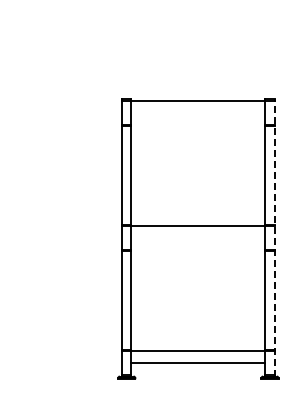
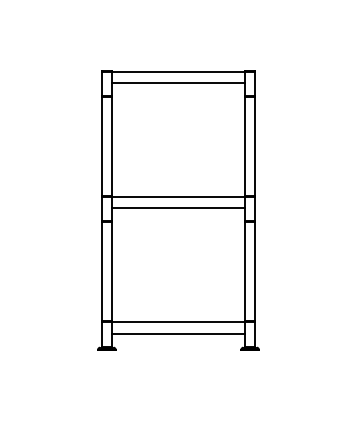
line: (198, 112) -> (178, 83), added
line: (198, 237) -> (178, 208), added
line: (274, 238) -> (254, 209), dashed -> solid

